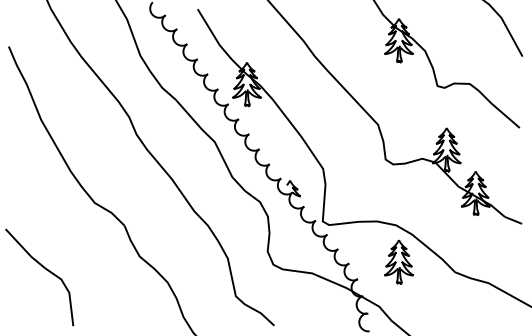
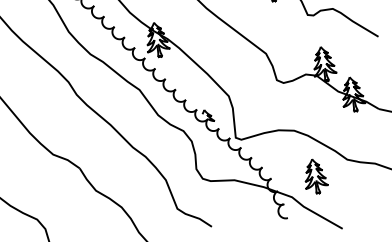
part: (398, 261) -> (314, 176), moved

